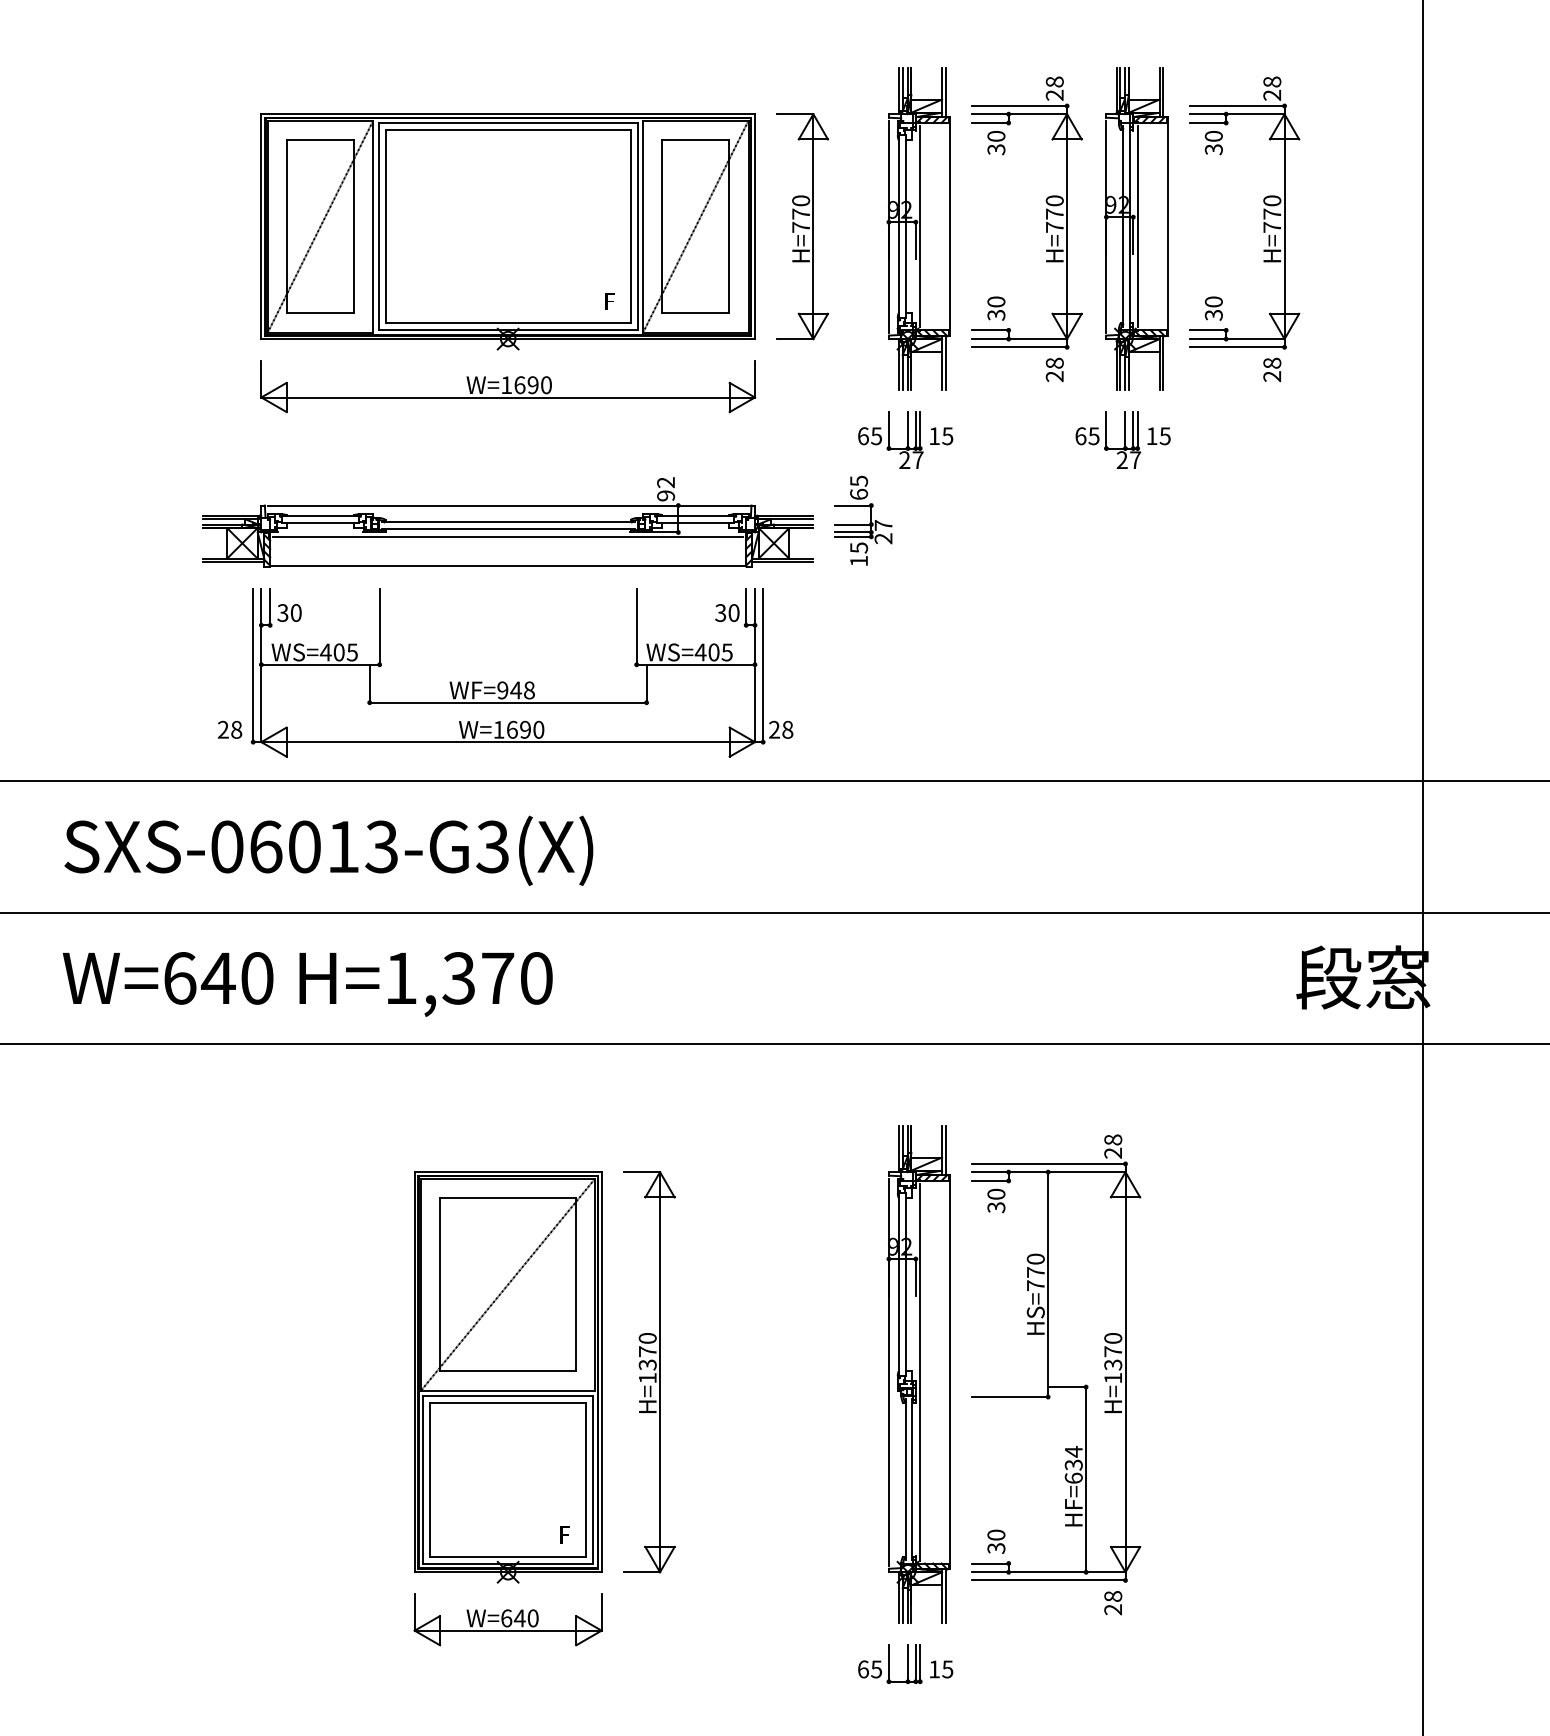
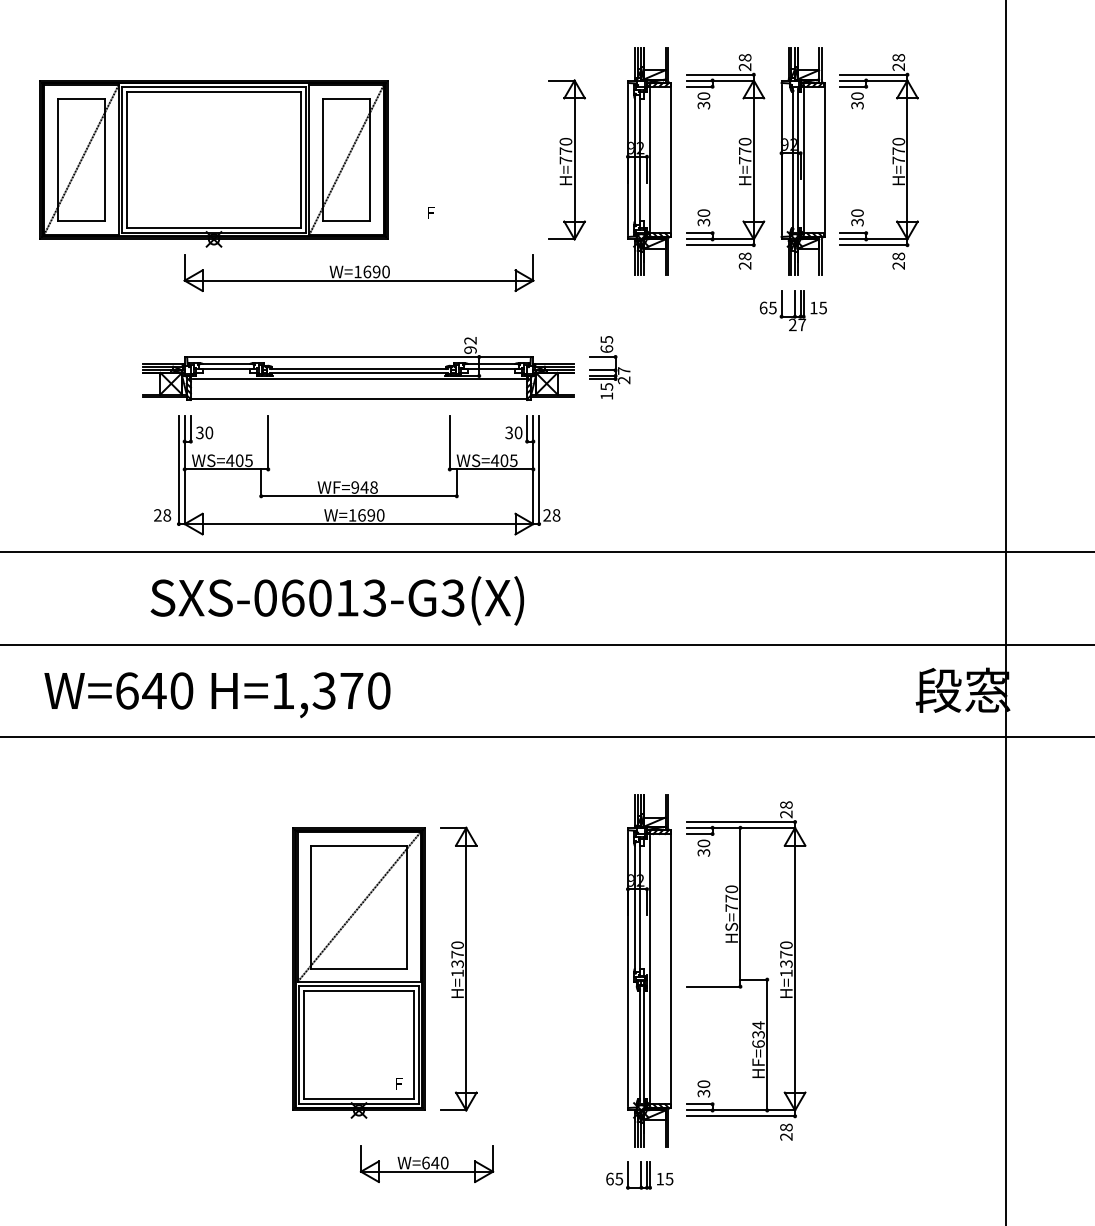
part: (507, 231) -> (213, 163), moved
part: (905, 439) -> (639, 310), removed
text: (329, 850) -> (337, 600), moved
part: (507, 1619) -> (426, 1163), moved

